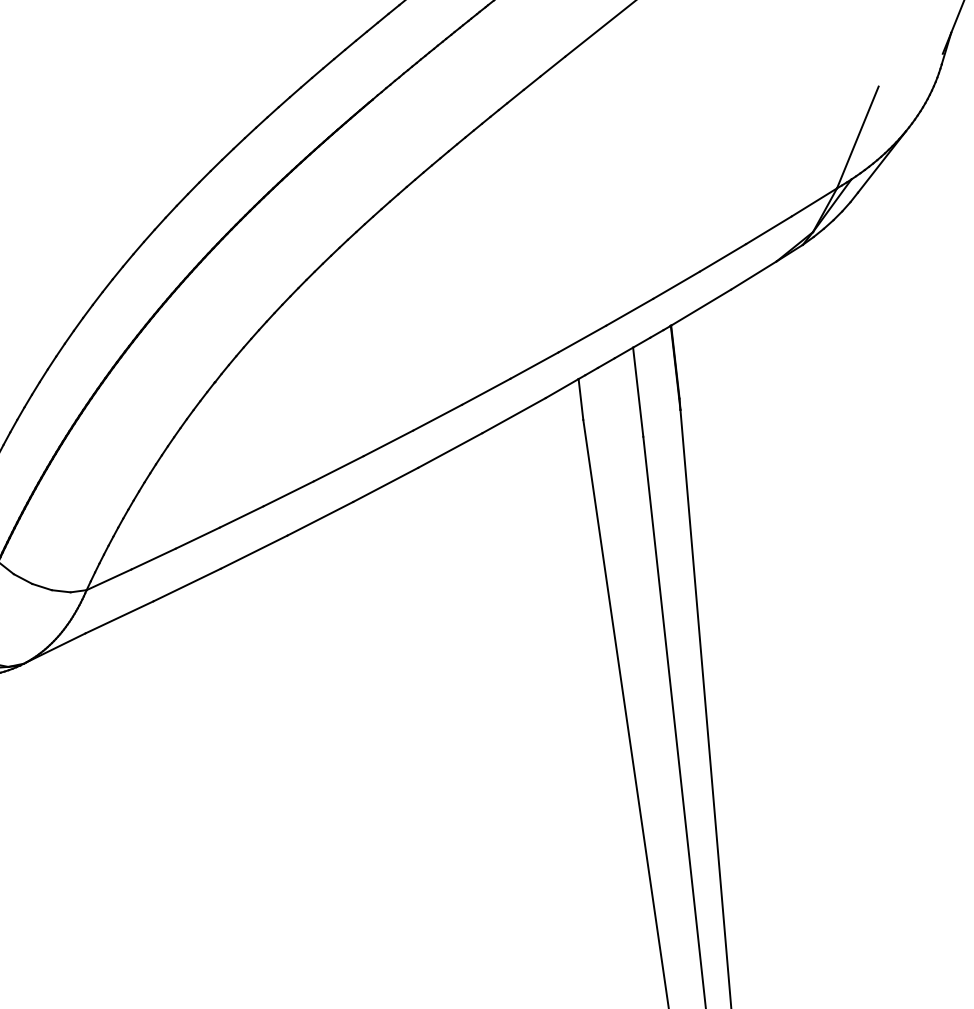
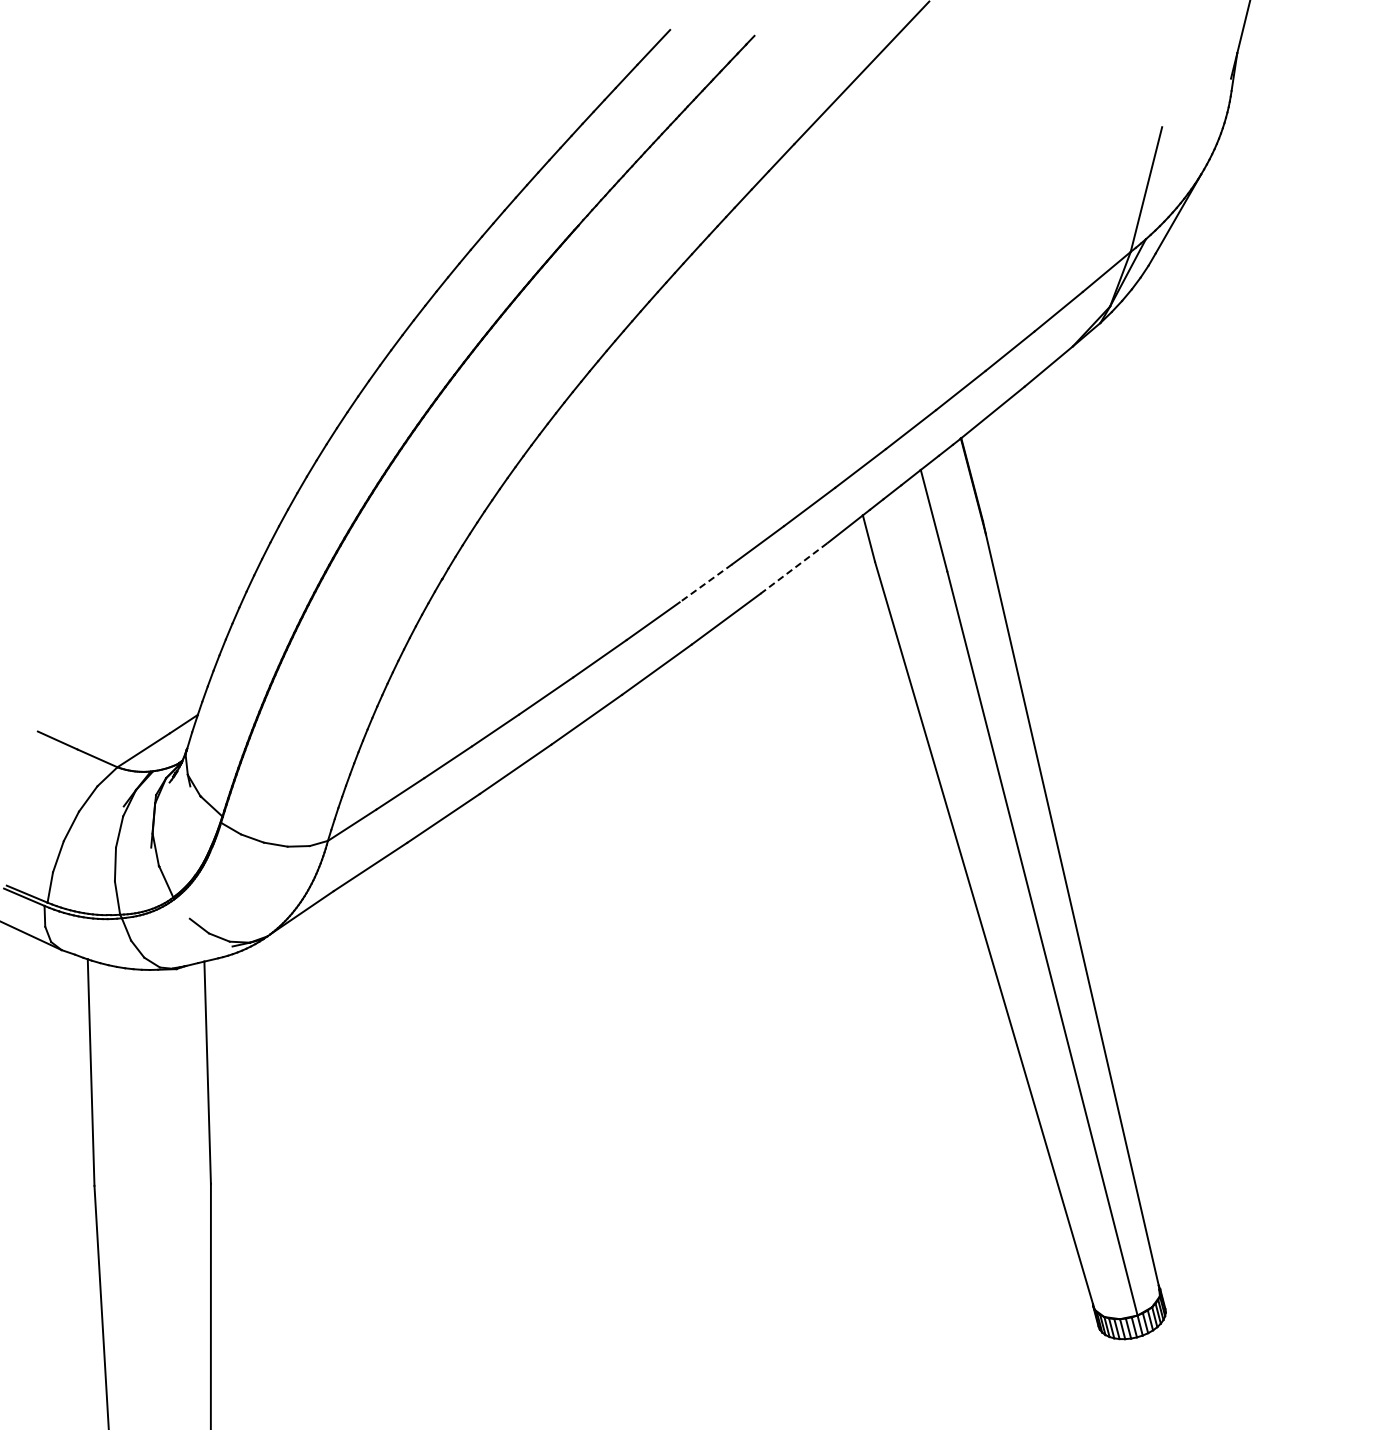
line: (514, 415) -> (794, 568), solid -> dashed
line: (437, 417) -> (705, 583), solid -> dashed

